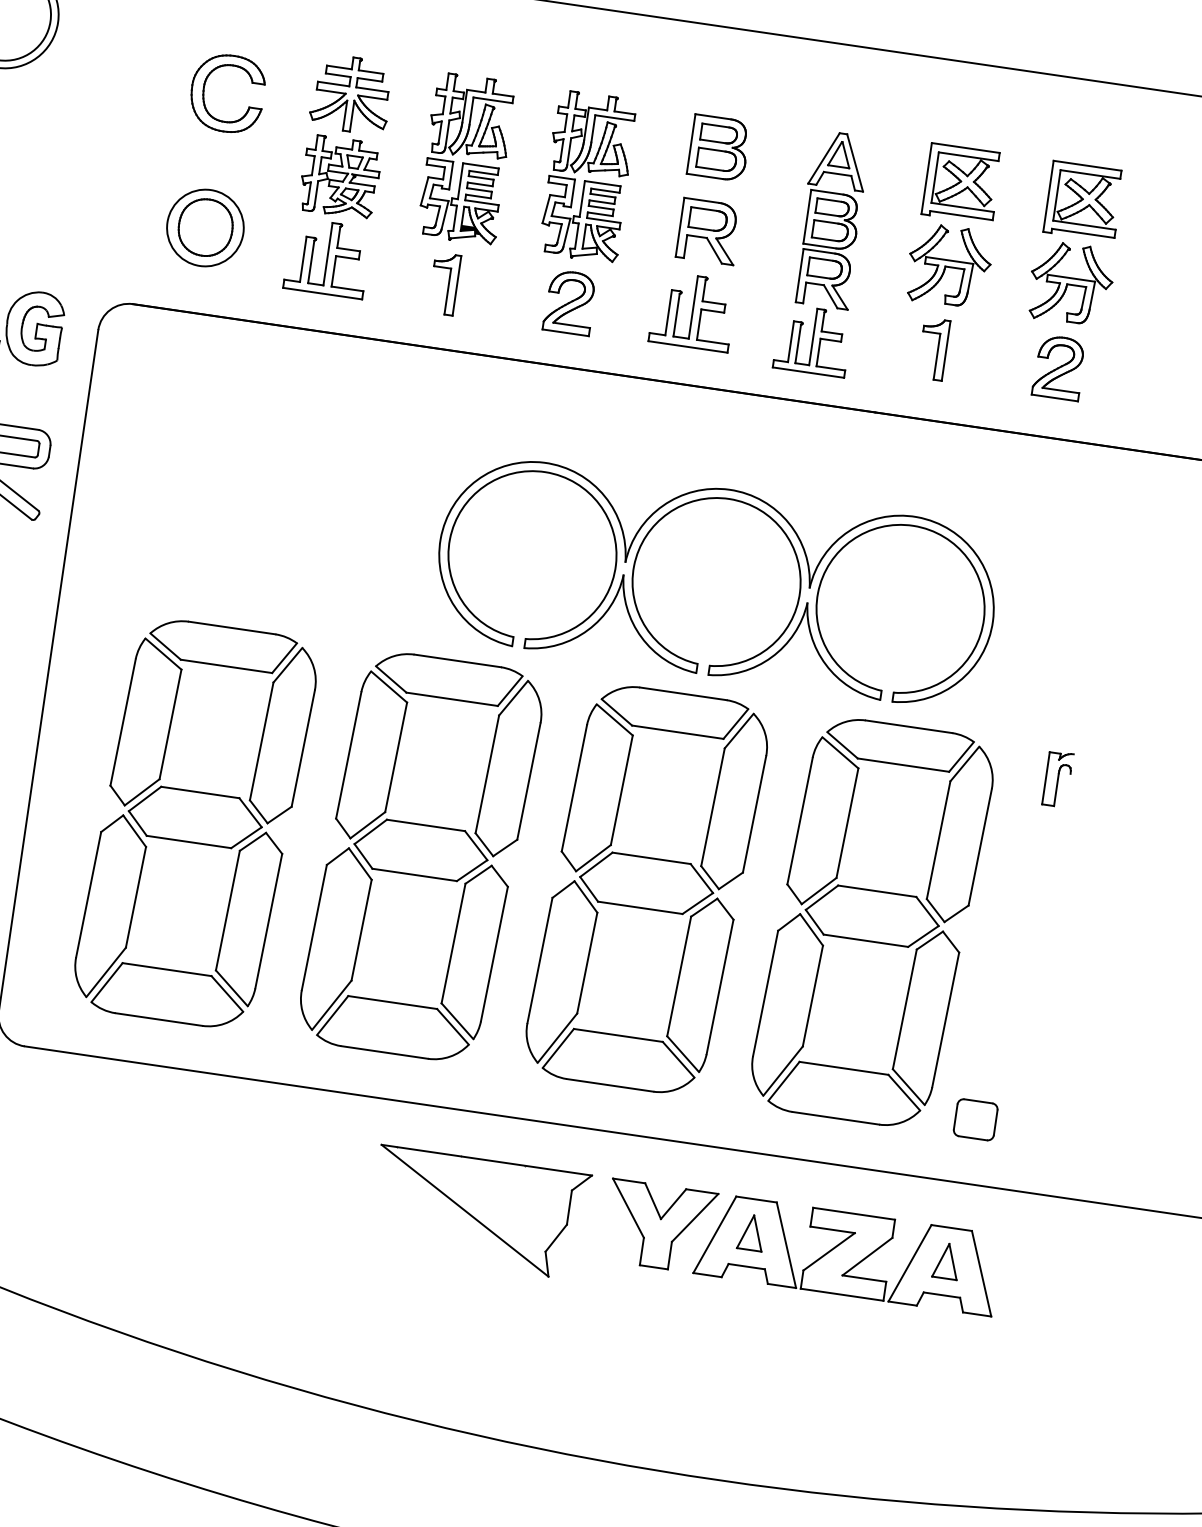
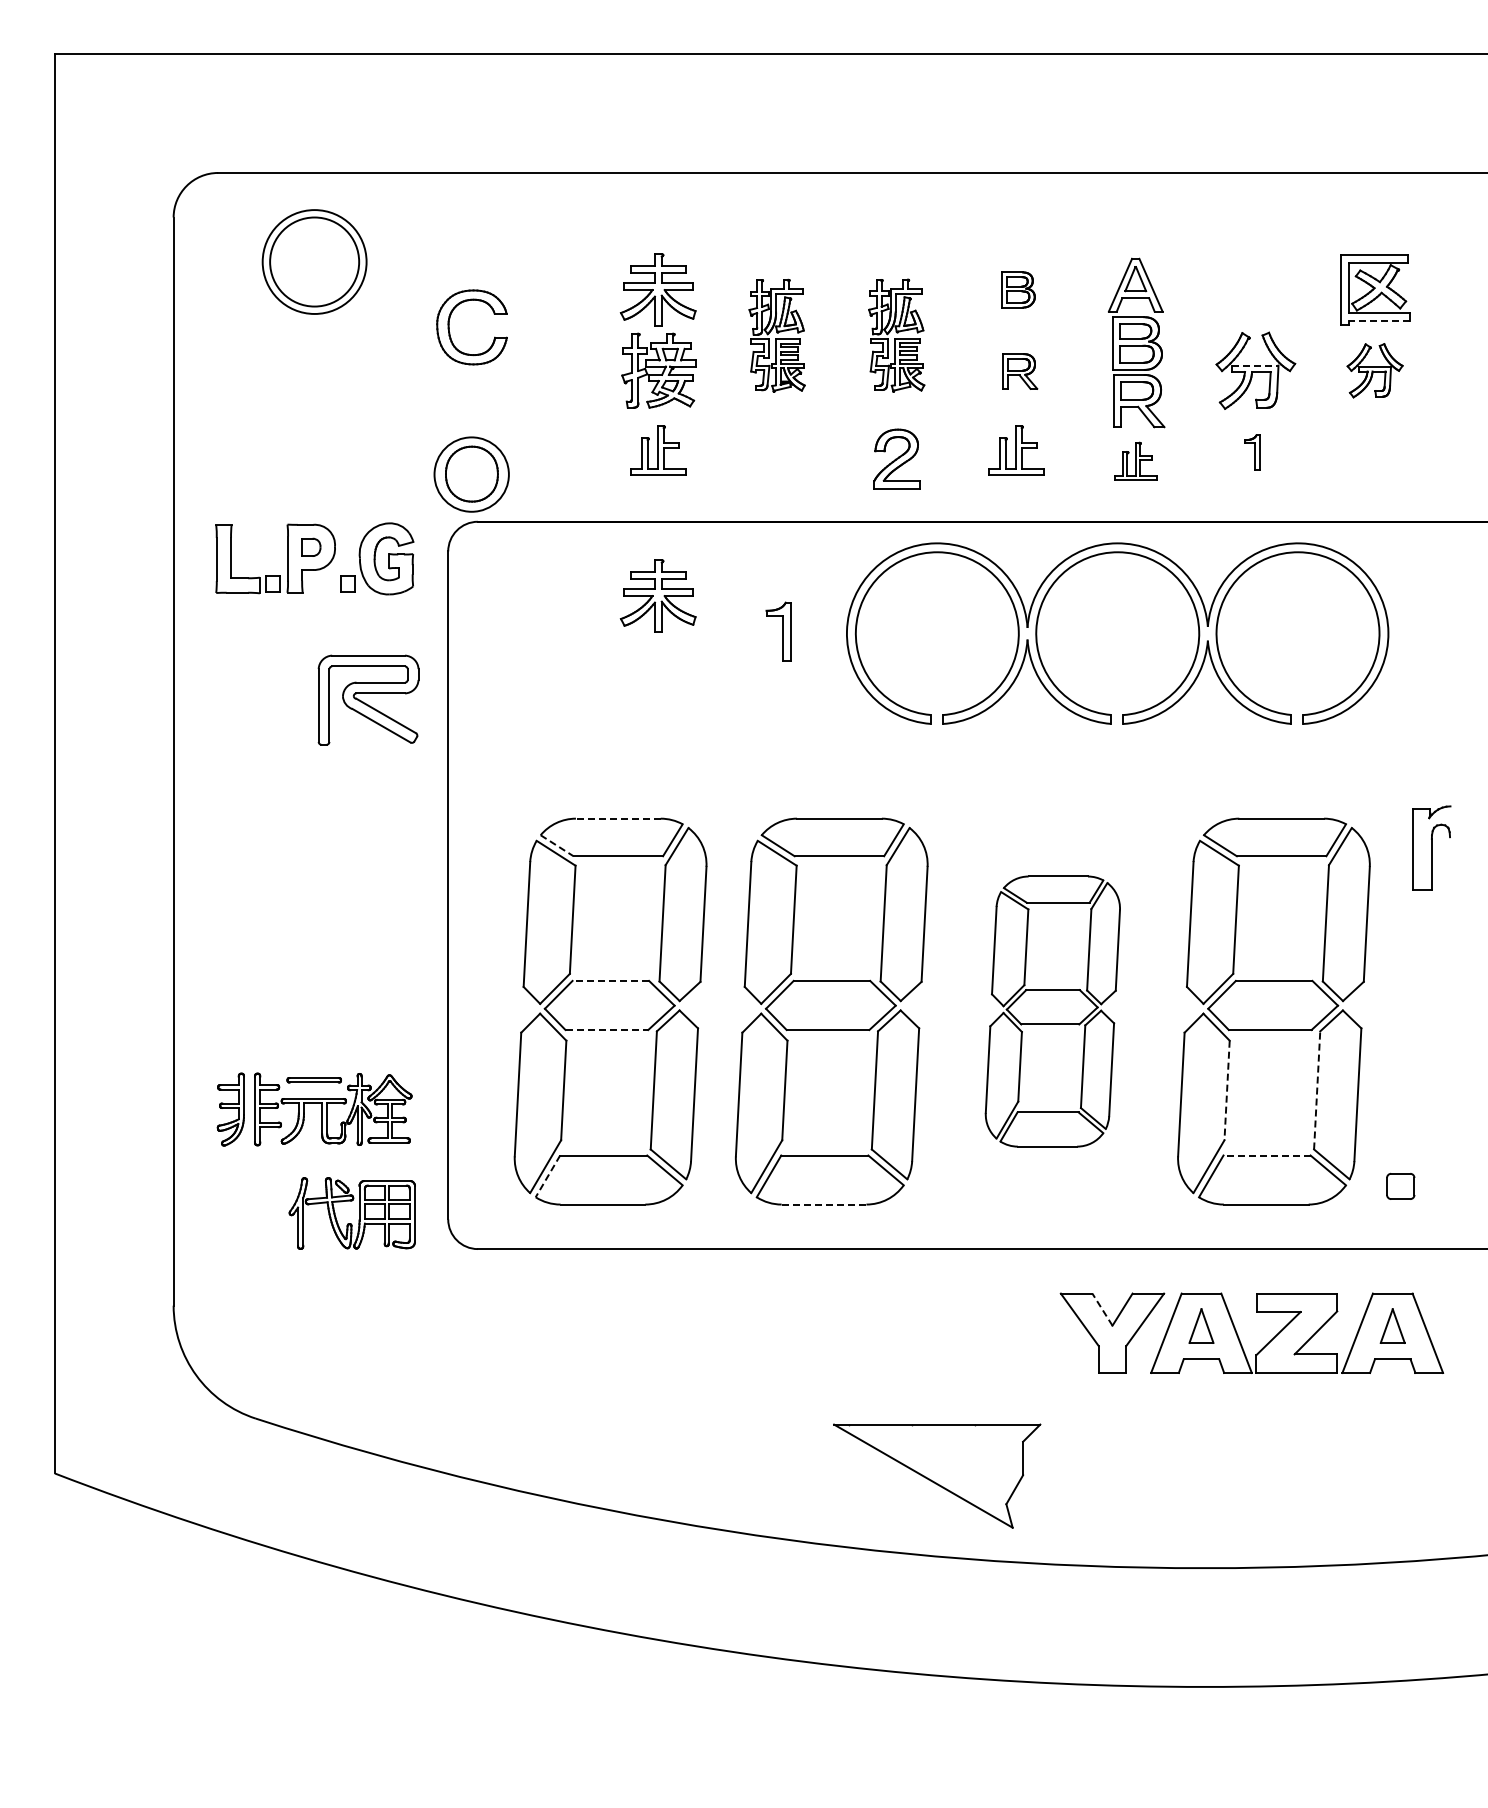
part: (204, 95) -> (450, 332), moved
part: (719, 147) -> (1018, 289), size x0.6
part: (465, 158) -> (776, 335), size x0.7
part: (587, 176) -> (896, 335), size x0.7
part: (962, 183) -> (1256, 289), removed
part: (205, 227) -> (471, 474), moved
part: (709, 231) -> (1020, 371), size x0.6
line: (1083, 232) -> (1379, 320), solid -> dashed
part: (327, 258) -> (658, 450), size x0.7
line: (949, 260) -> (1255, 365), solid -> dashed
part: (444, 283) -> (778, 631), moved
part: (1070, 283) -> (1374, 370), size x0.7
part: (693, 311) -> (1016, 450), size x0.7
part: (813, 340) -> (1135, 461), size x0.6
part: (933, 348) -> (1252, 452), size x0.6
part: (1058, 366) -> (1374, 452), removed
part: (305, 406) -> (657, 595), added
part: (675, 510) -> (1068, 570), moved
line: (231, 627) -> (617, 818), solid -> dashed
line: (166, 646) -> (557, 845), solid -> dashed
part: (1057, 778) -> (1431, 847), size x1.6
line: (200, 792) -> (610, 980), solid -> dashed
line: (189, 842) -> (607, 1030), solid -> dashed
part: (646, 889) -> (1052, 1011), size x0.7
line: (106, 982) -> (547, 1176), solid -> dashed
line: (813, 996) -> (1227, 1090), solid -> dashed
line: (905, 1008) -> (1317, 1089), solid -> dashed
line: (385, 1052) -> (824, 1204), solid -> dashed
line: (844, 1068) -> (1267, 1155), solid -> dashed
part: (975, 1119) -> (1400, 1186), size x0.7
line: (653, 1201) -> (1102, 1309), solid -> dashed
part: (479, 1212) -> (937, 1475), moved

